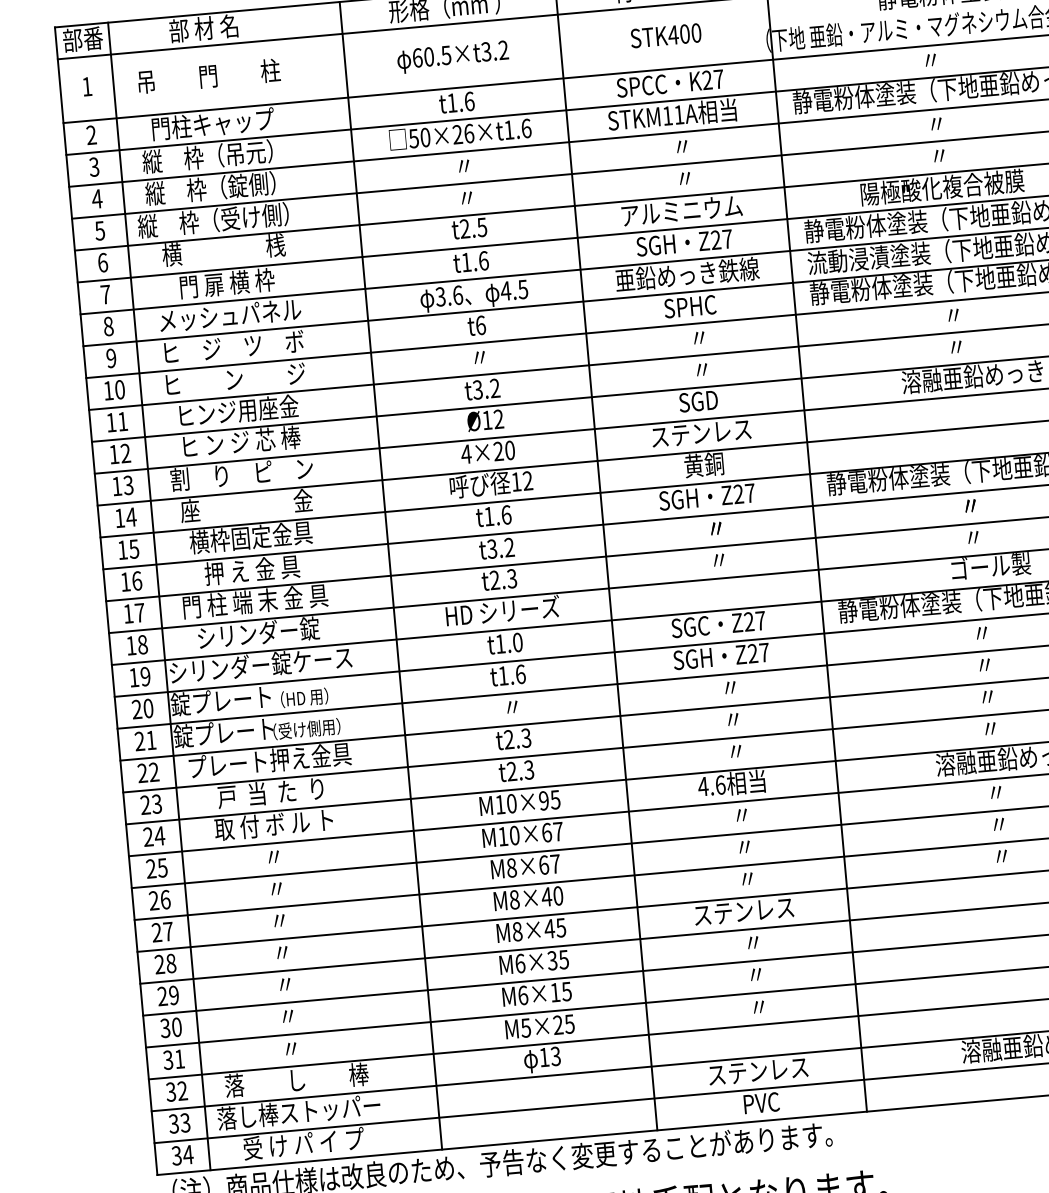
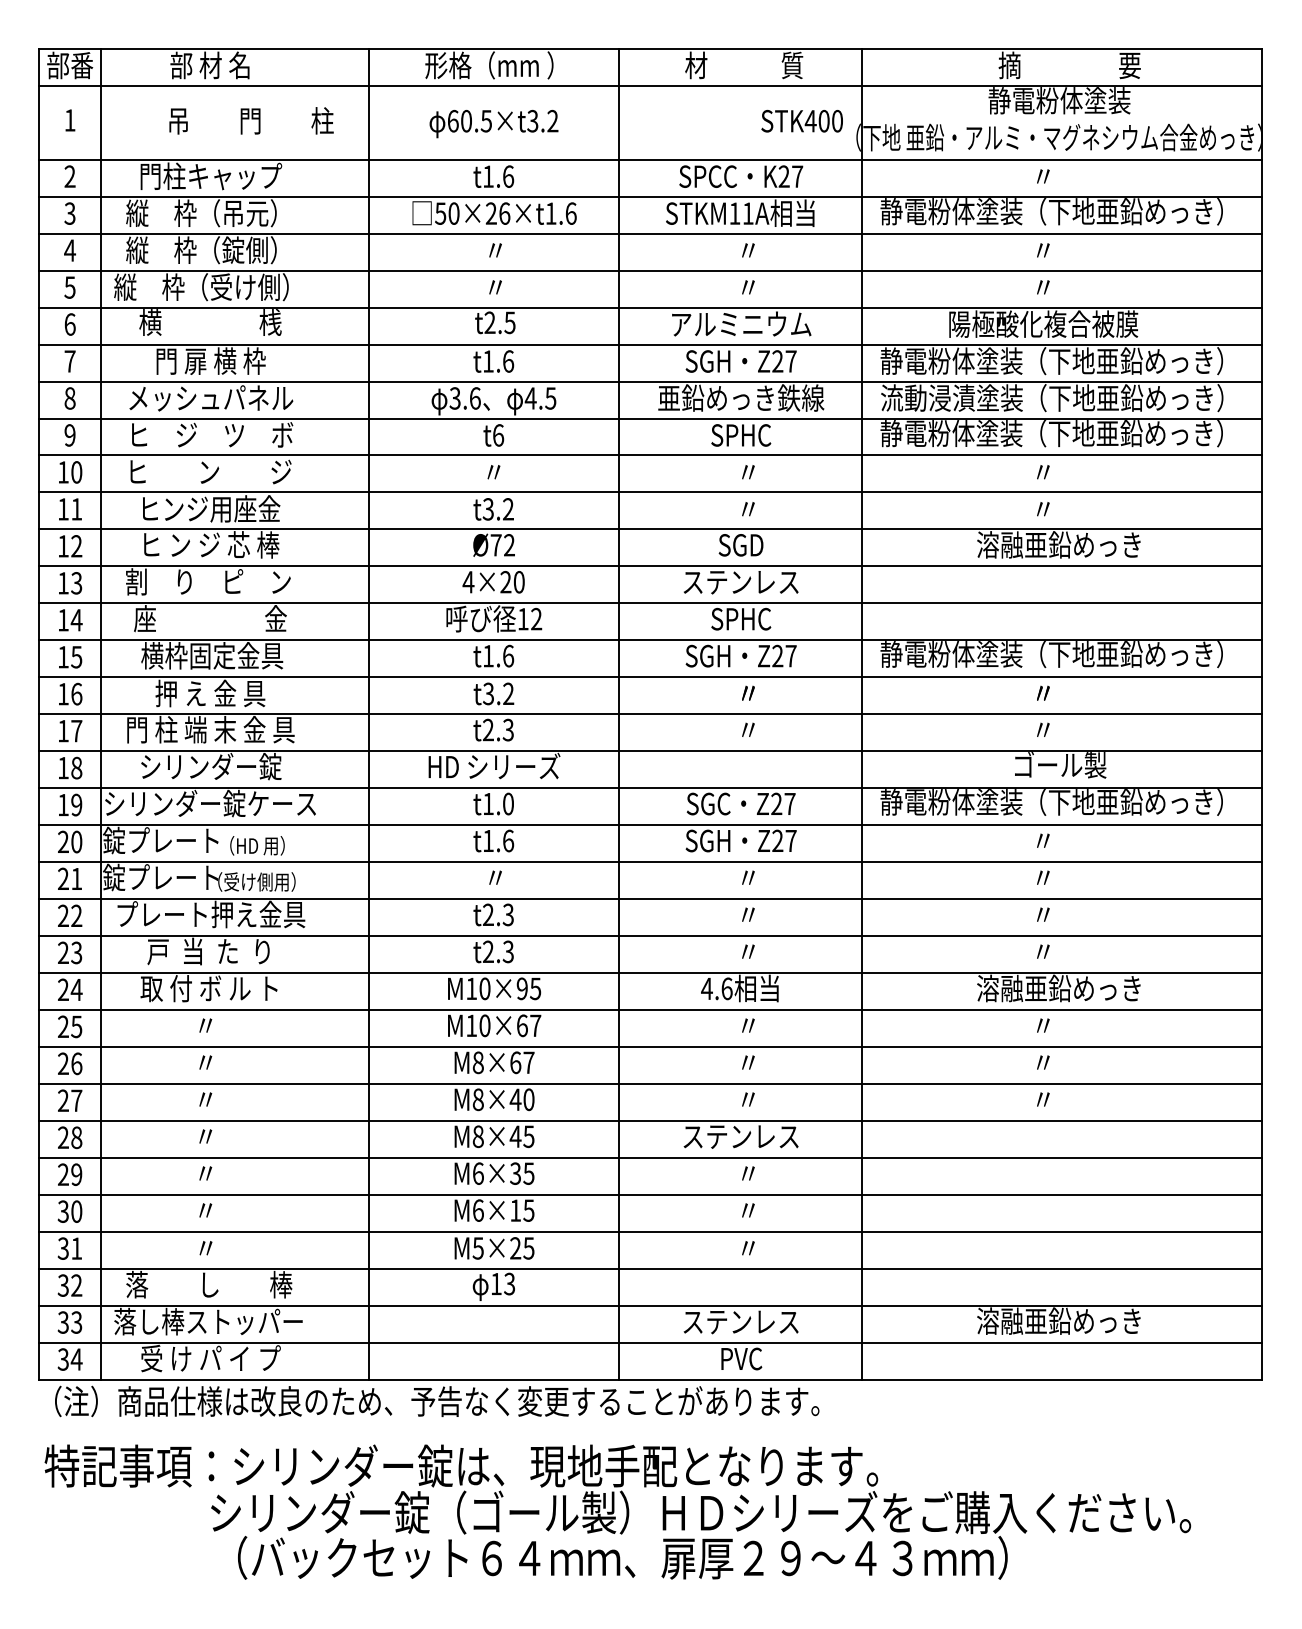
text: (665, 35) -> (801, 120), moved
text: (209, 75) -> (251, 120), moved
text: (486, 420) -> (495, 545), Ø12 -> Ø72
text: (704, 464) -> (741, 618), 黄銅 -> SPHC

